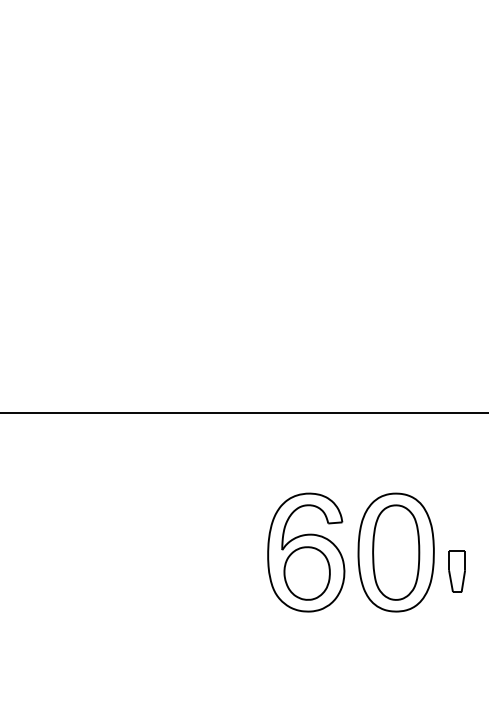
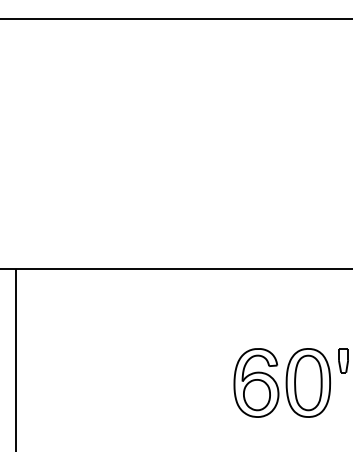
part: (349, 551) -> (281, 382), moved

